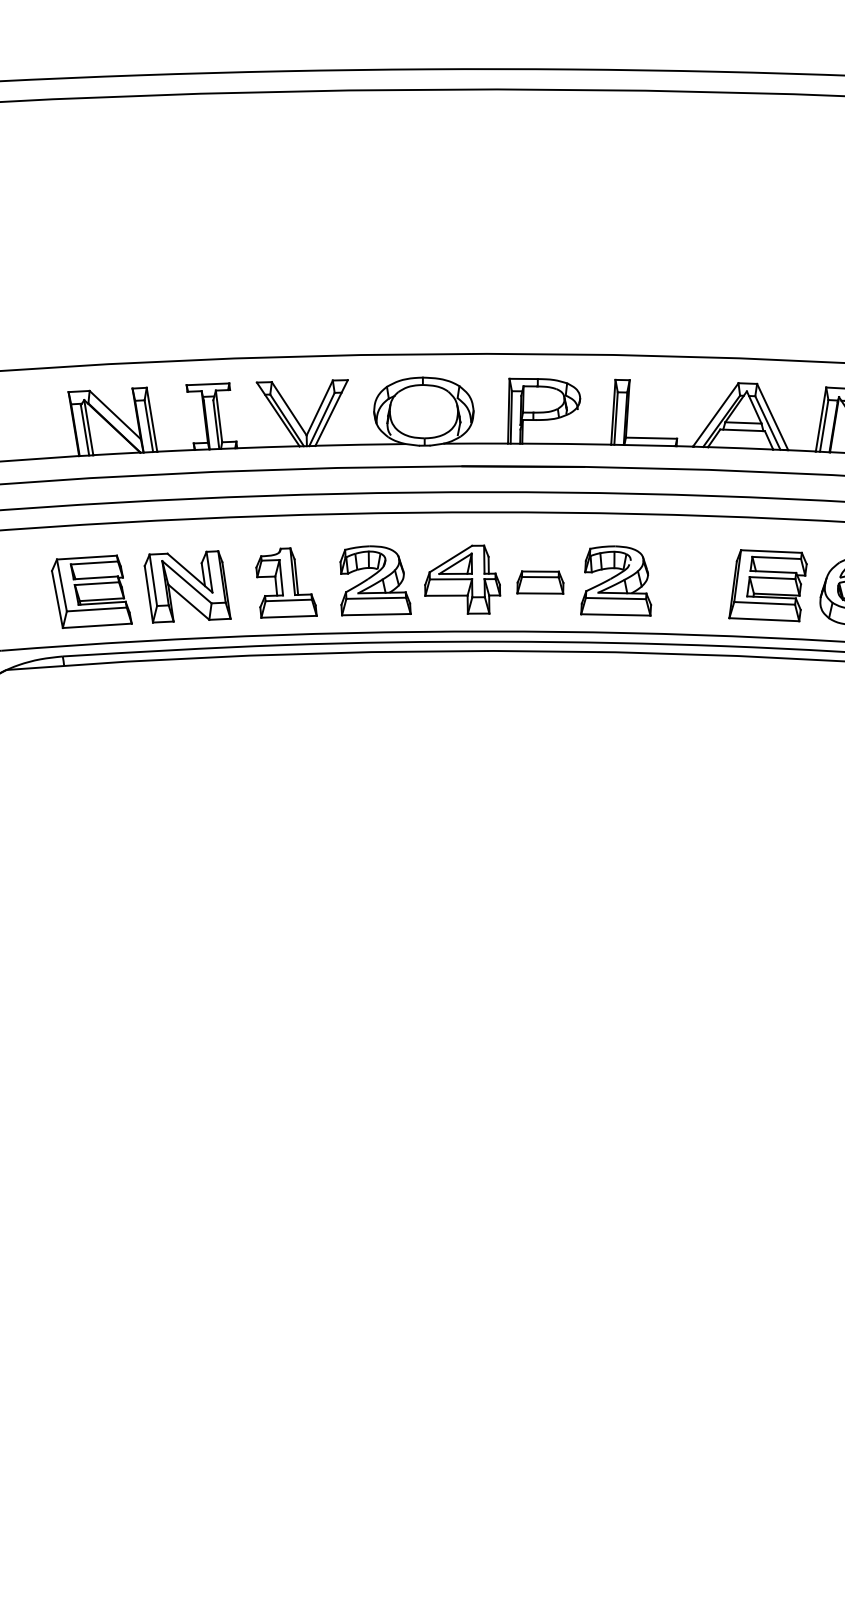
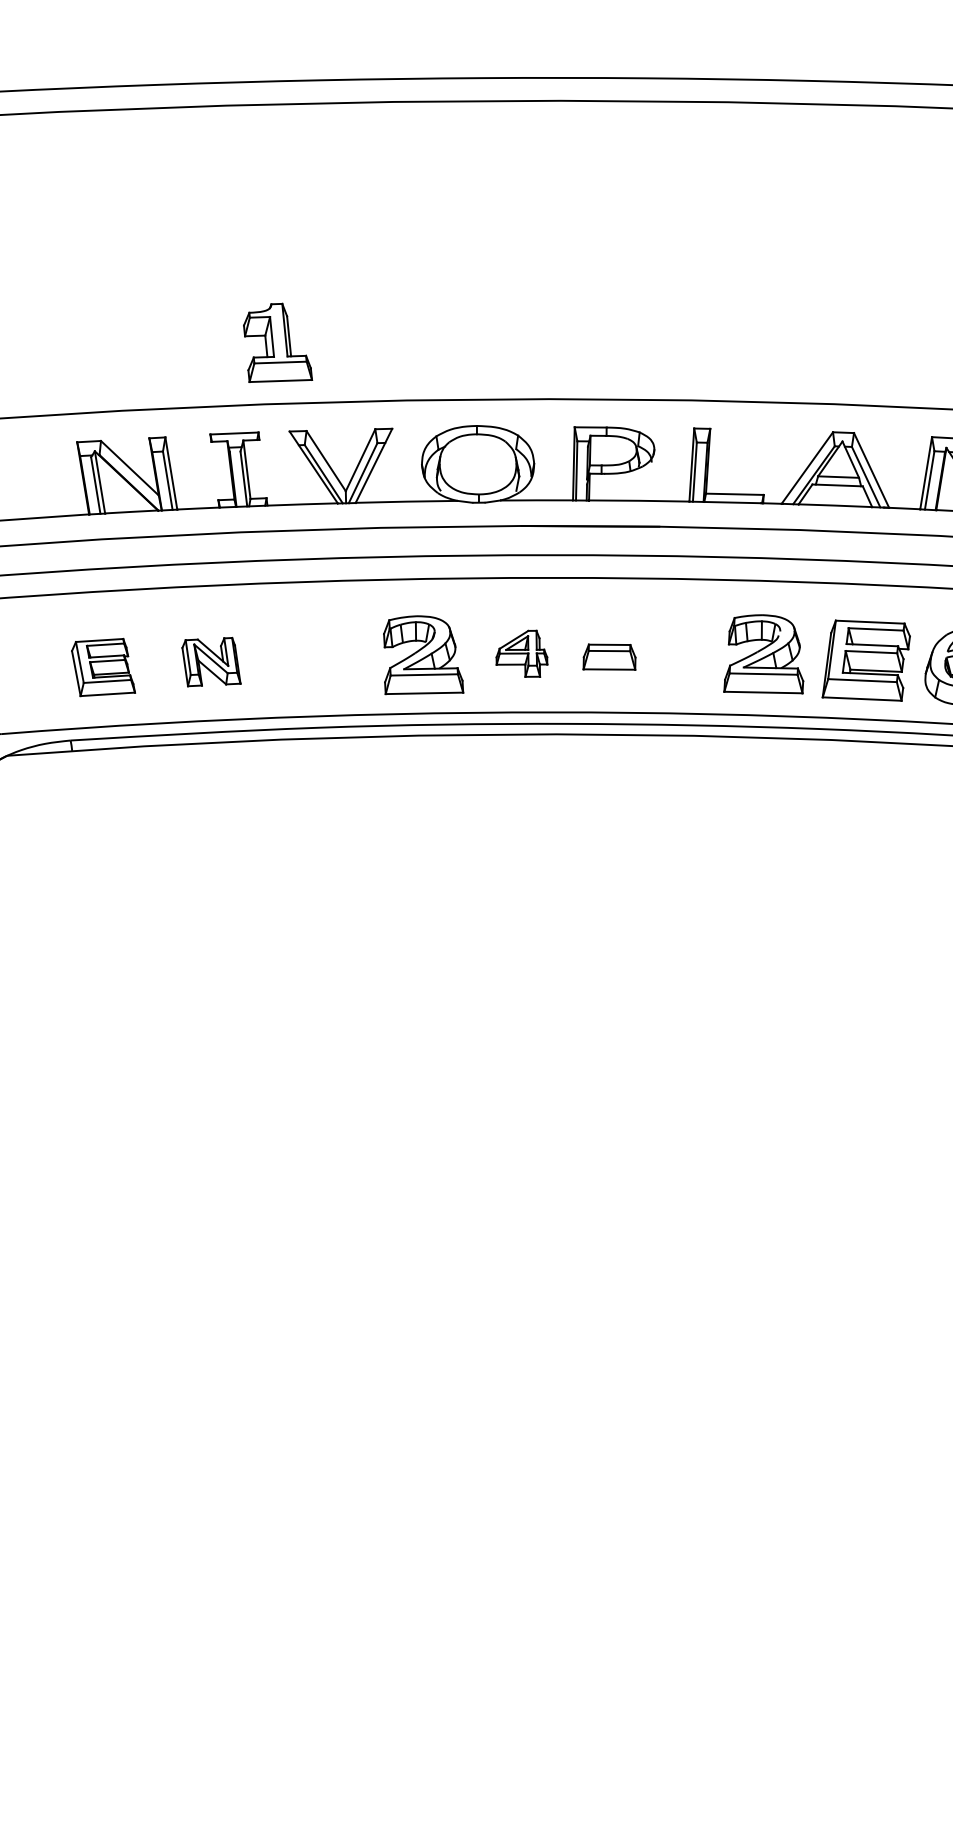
part: (462, 579) -> (521, 653), size x0.6
part: (616, 580) -> (764, 653), moved
part: (286, 582) -> (277, 342), moved
part: (187, 586) -> (211, 661), size x0.6
part: (91, 591) -> (103, 667), size x0.7

